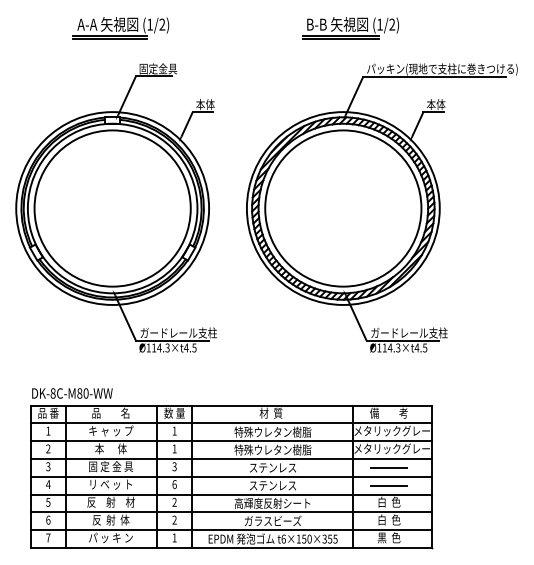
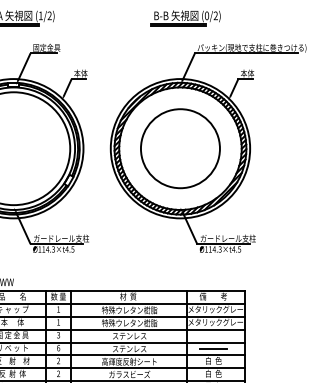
text: (379, 24) -> (206, 15), (1/2) -> (0/2)
circle: (343, 208) -> (180, 148), size x0.7
line: (389, 467) -> (213, 335), removed

